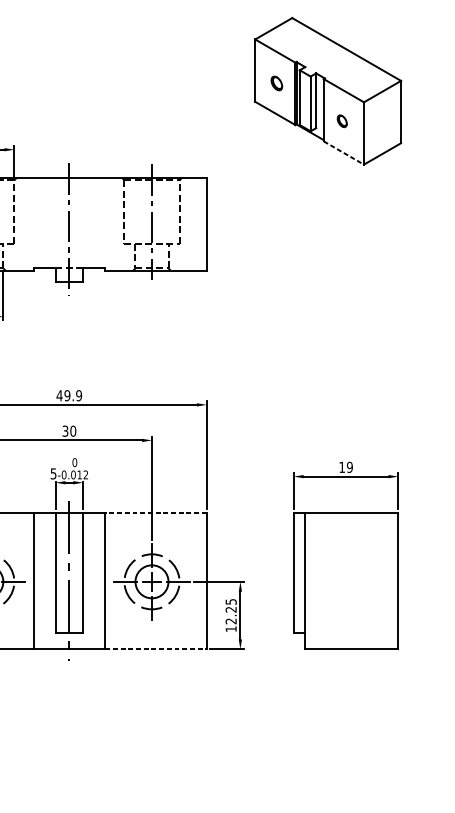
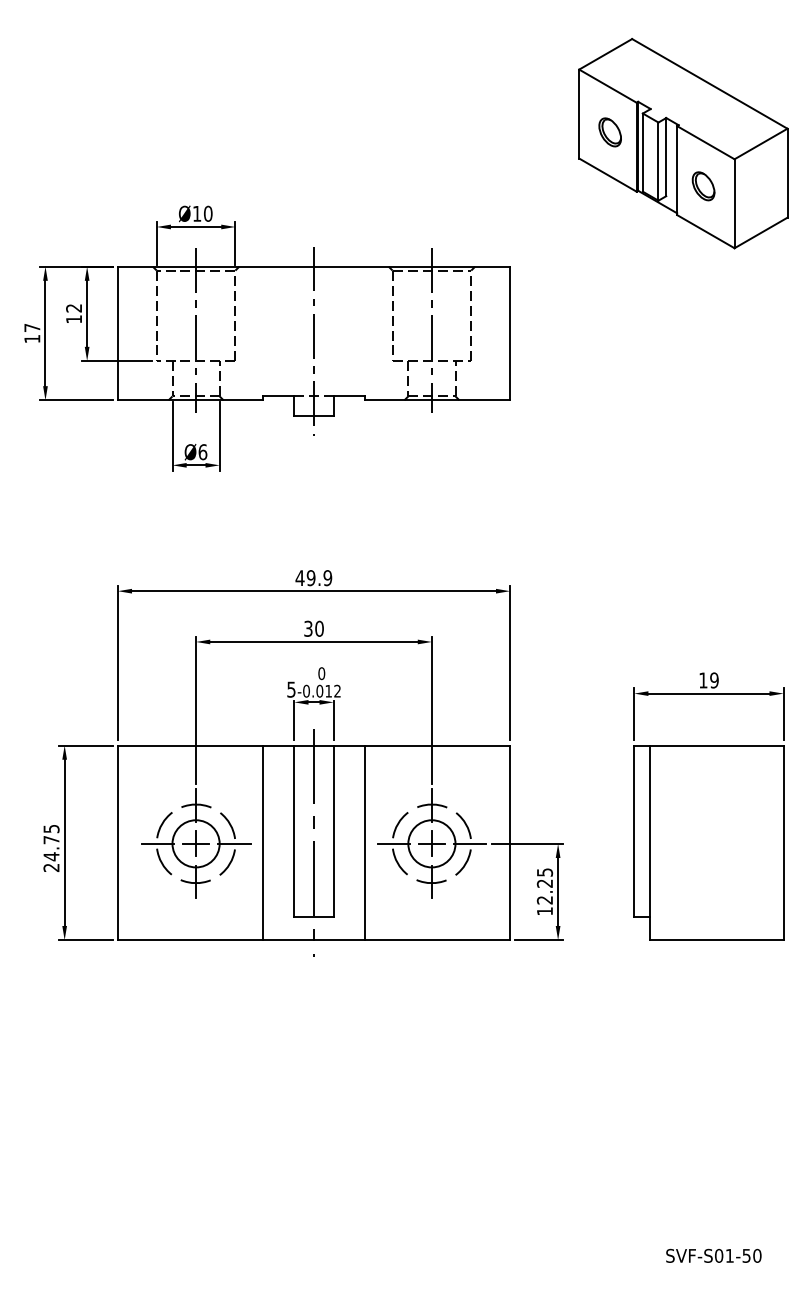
part: (276, 83) -> (609, 132), size x1.43
part: (342, 121) -> (703, 186), size x1.67
line: (344, 152) -> (706, 231), dashed -> solid
line: (155, 512) -> (437, 745), dashed -> solid
line: (155, 649) -> (437, 940), dashed -> solid

